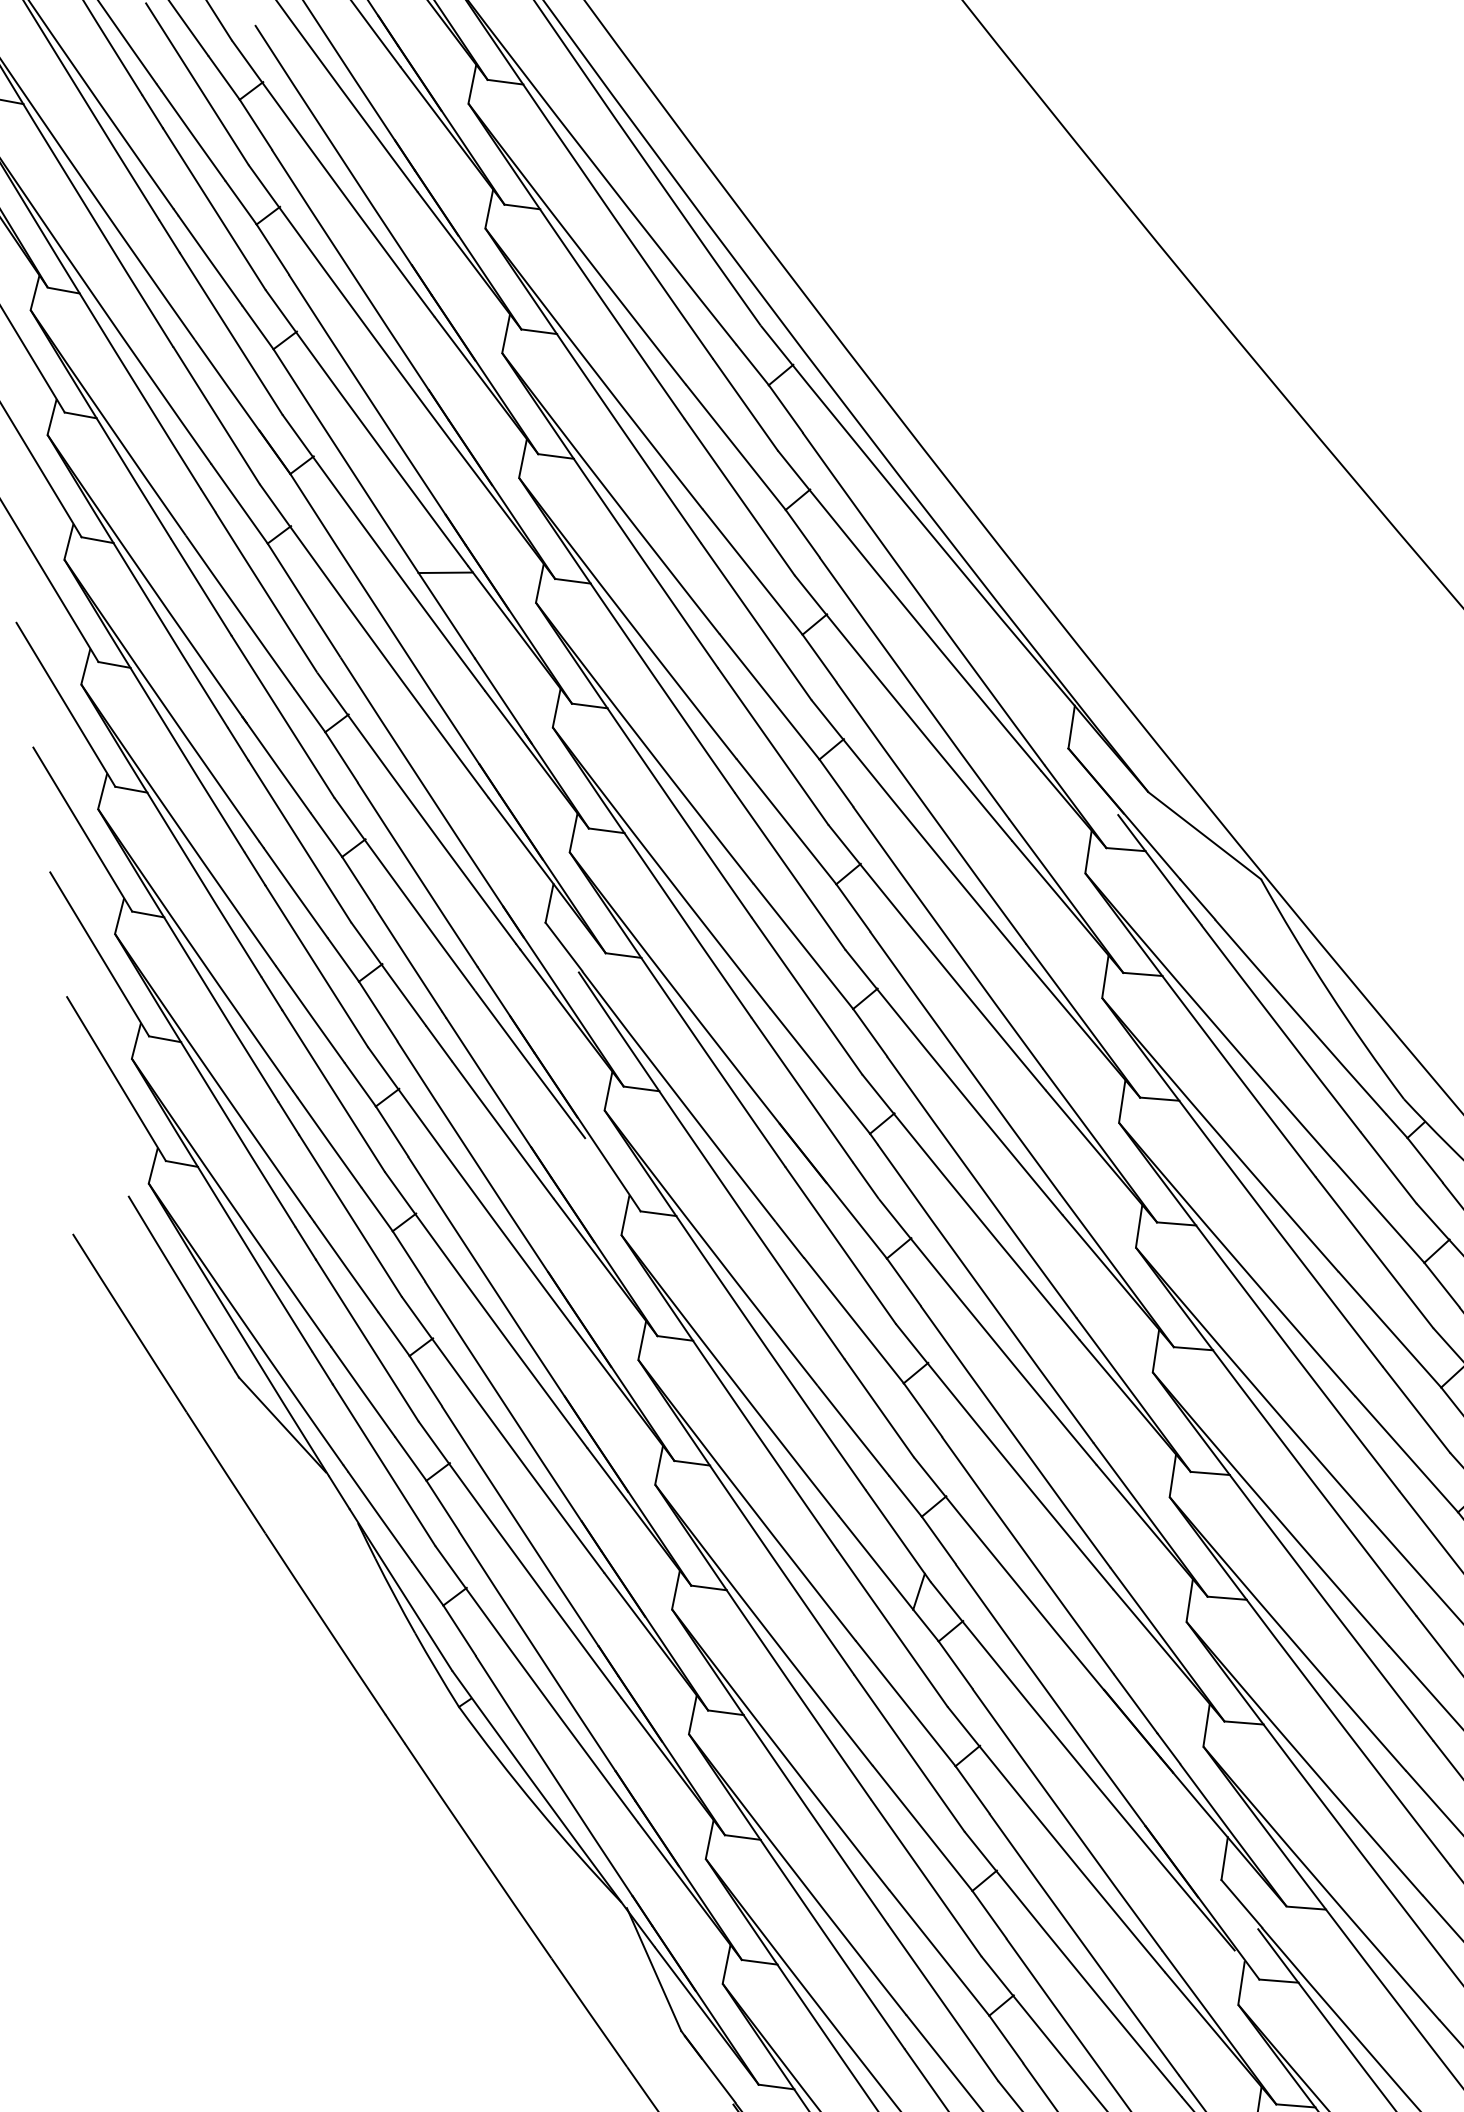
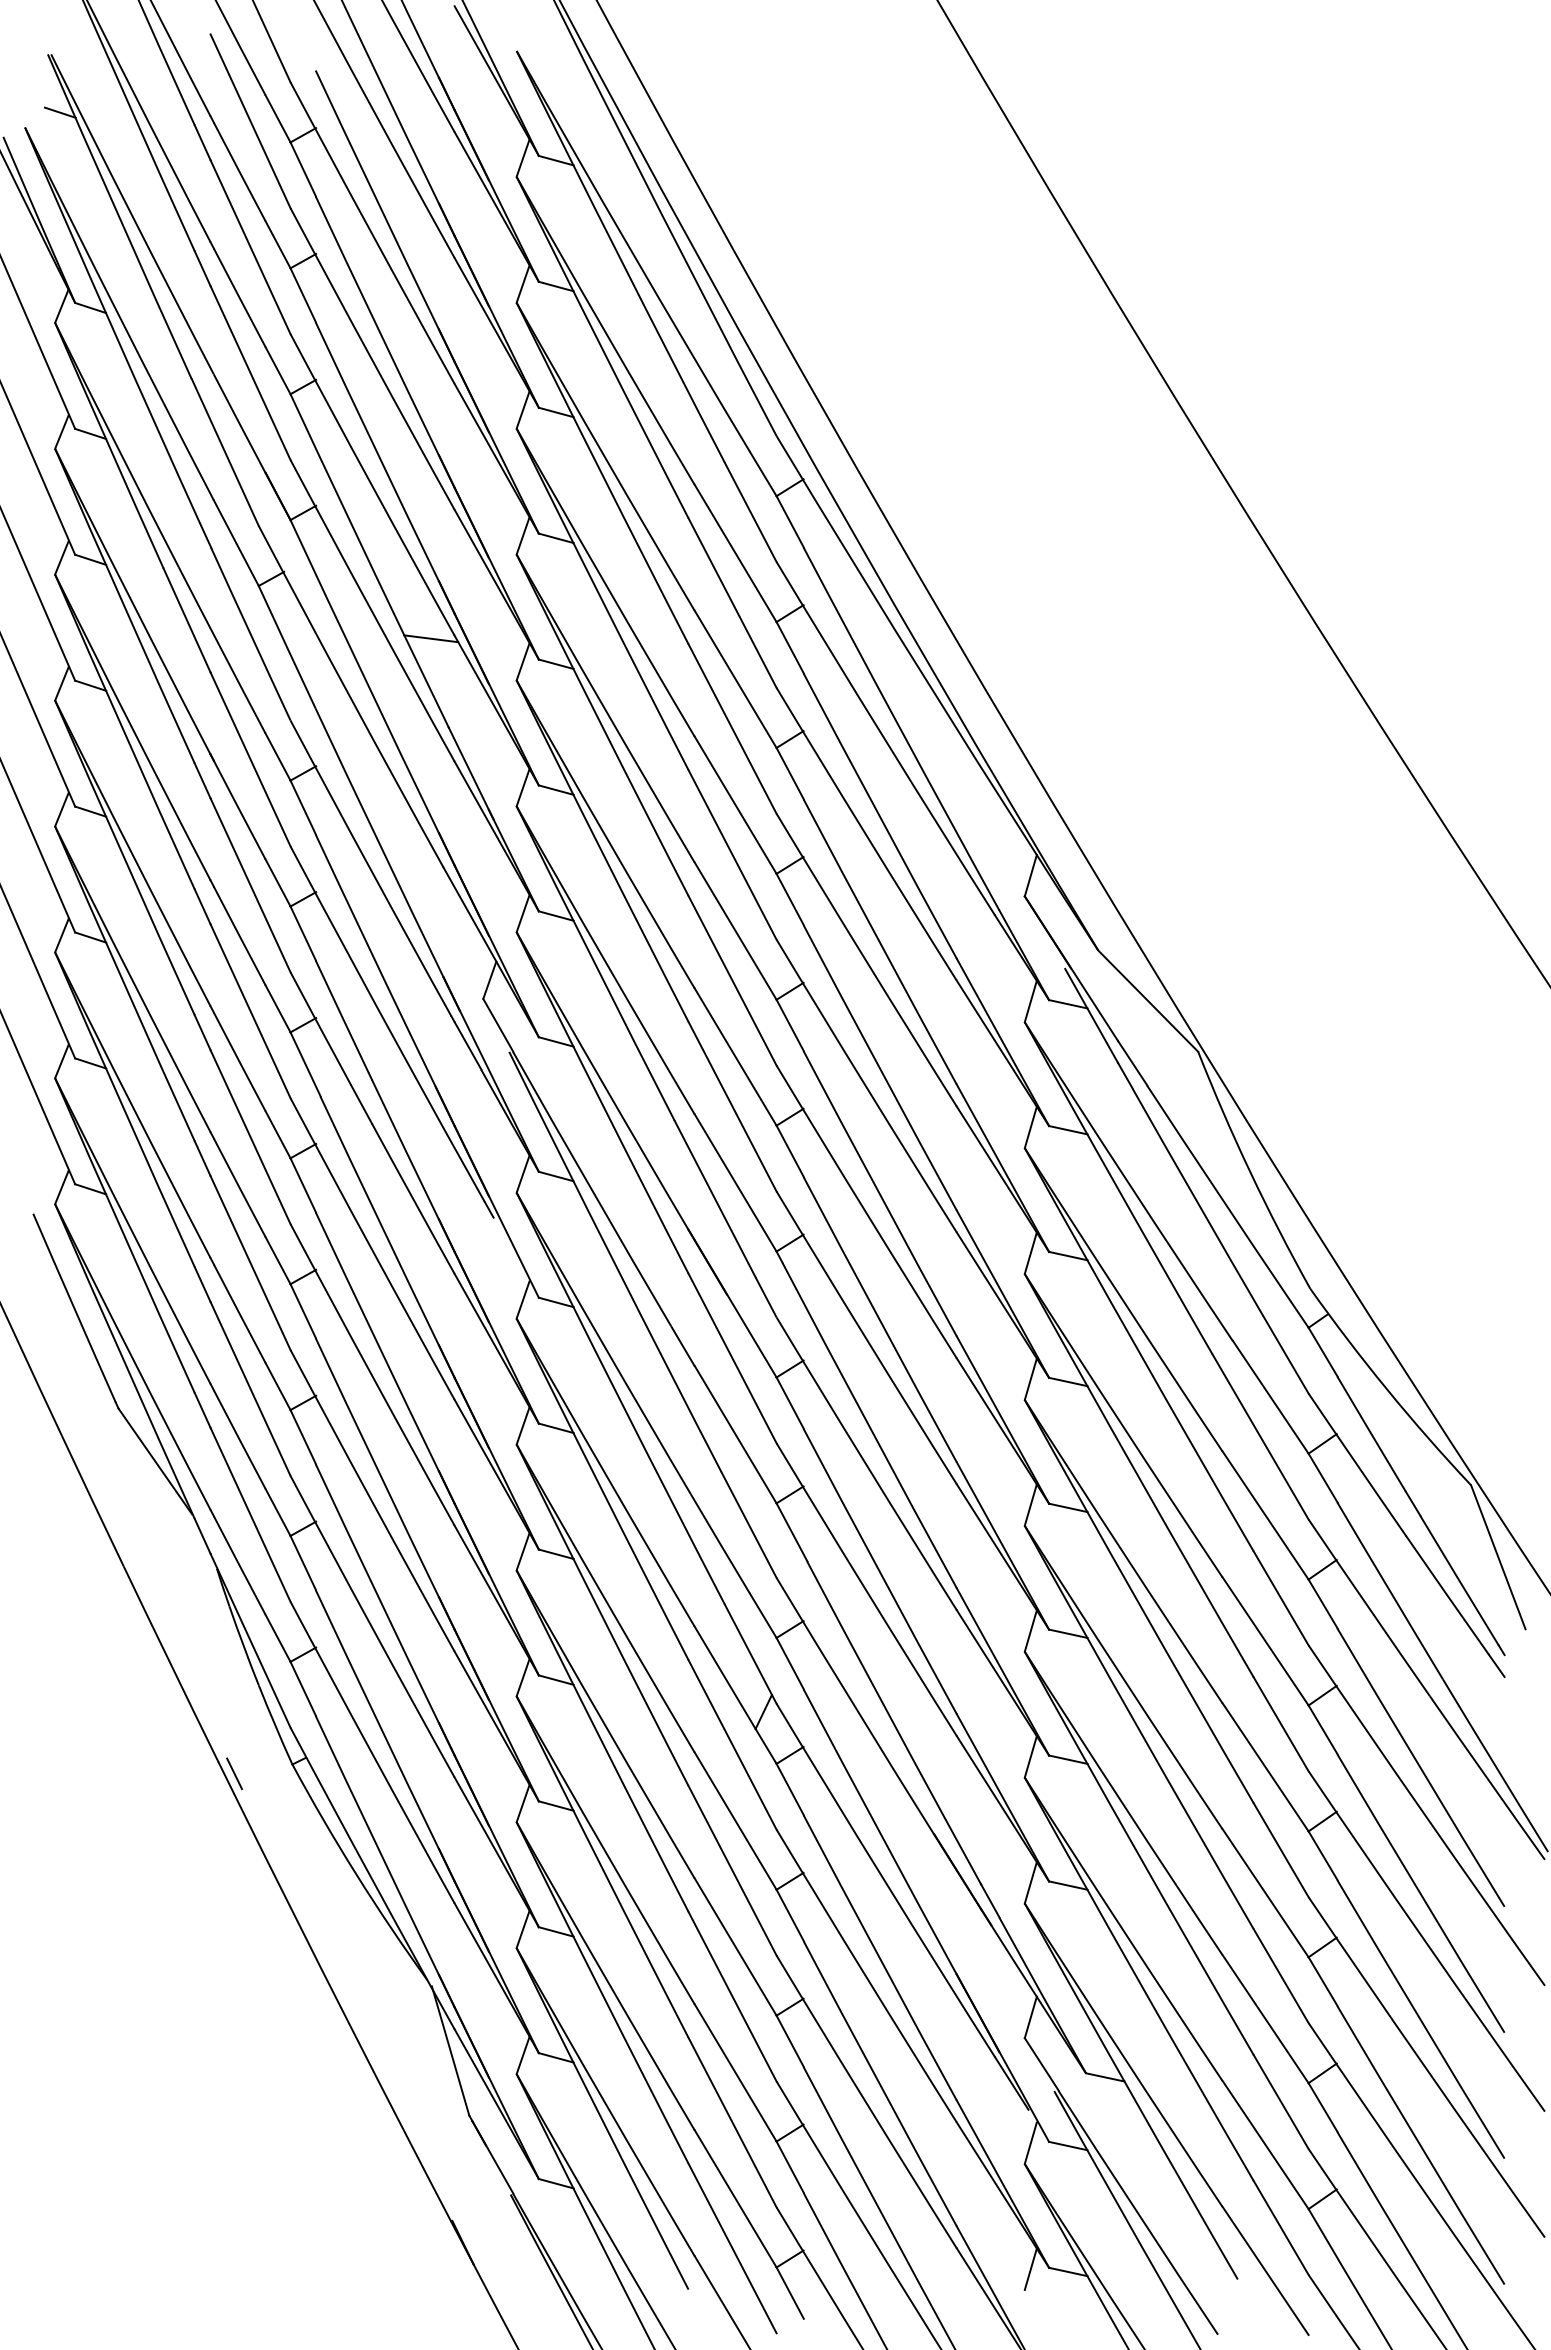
line: (402, 1723) -> (234, 1773), added

